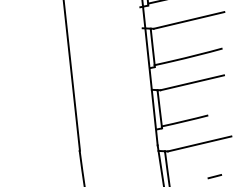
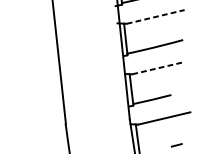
line: (189, 20) -> (155, 16), solid -> dashed
line: (192, 82) -> (158, 67), solid -> dashed

